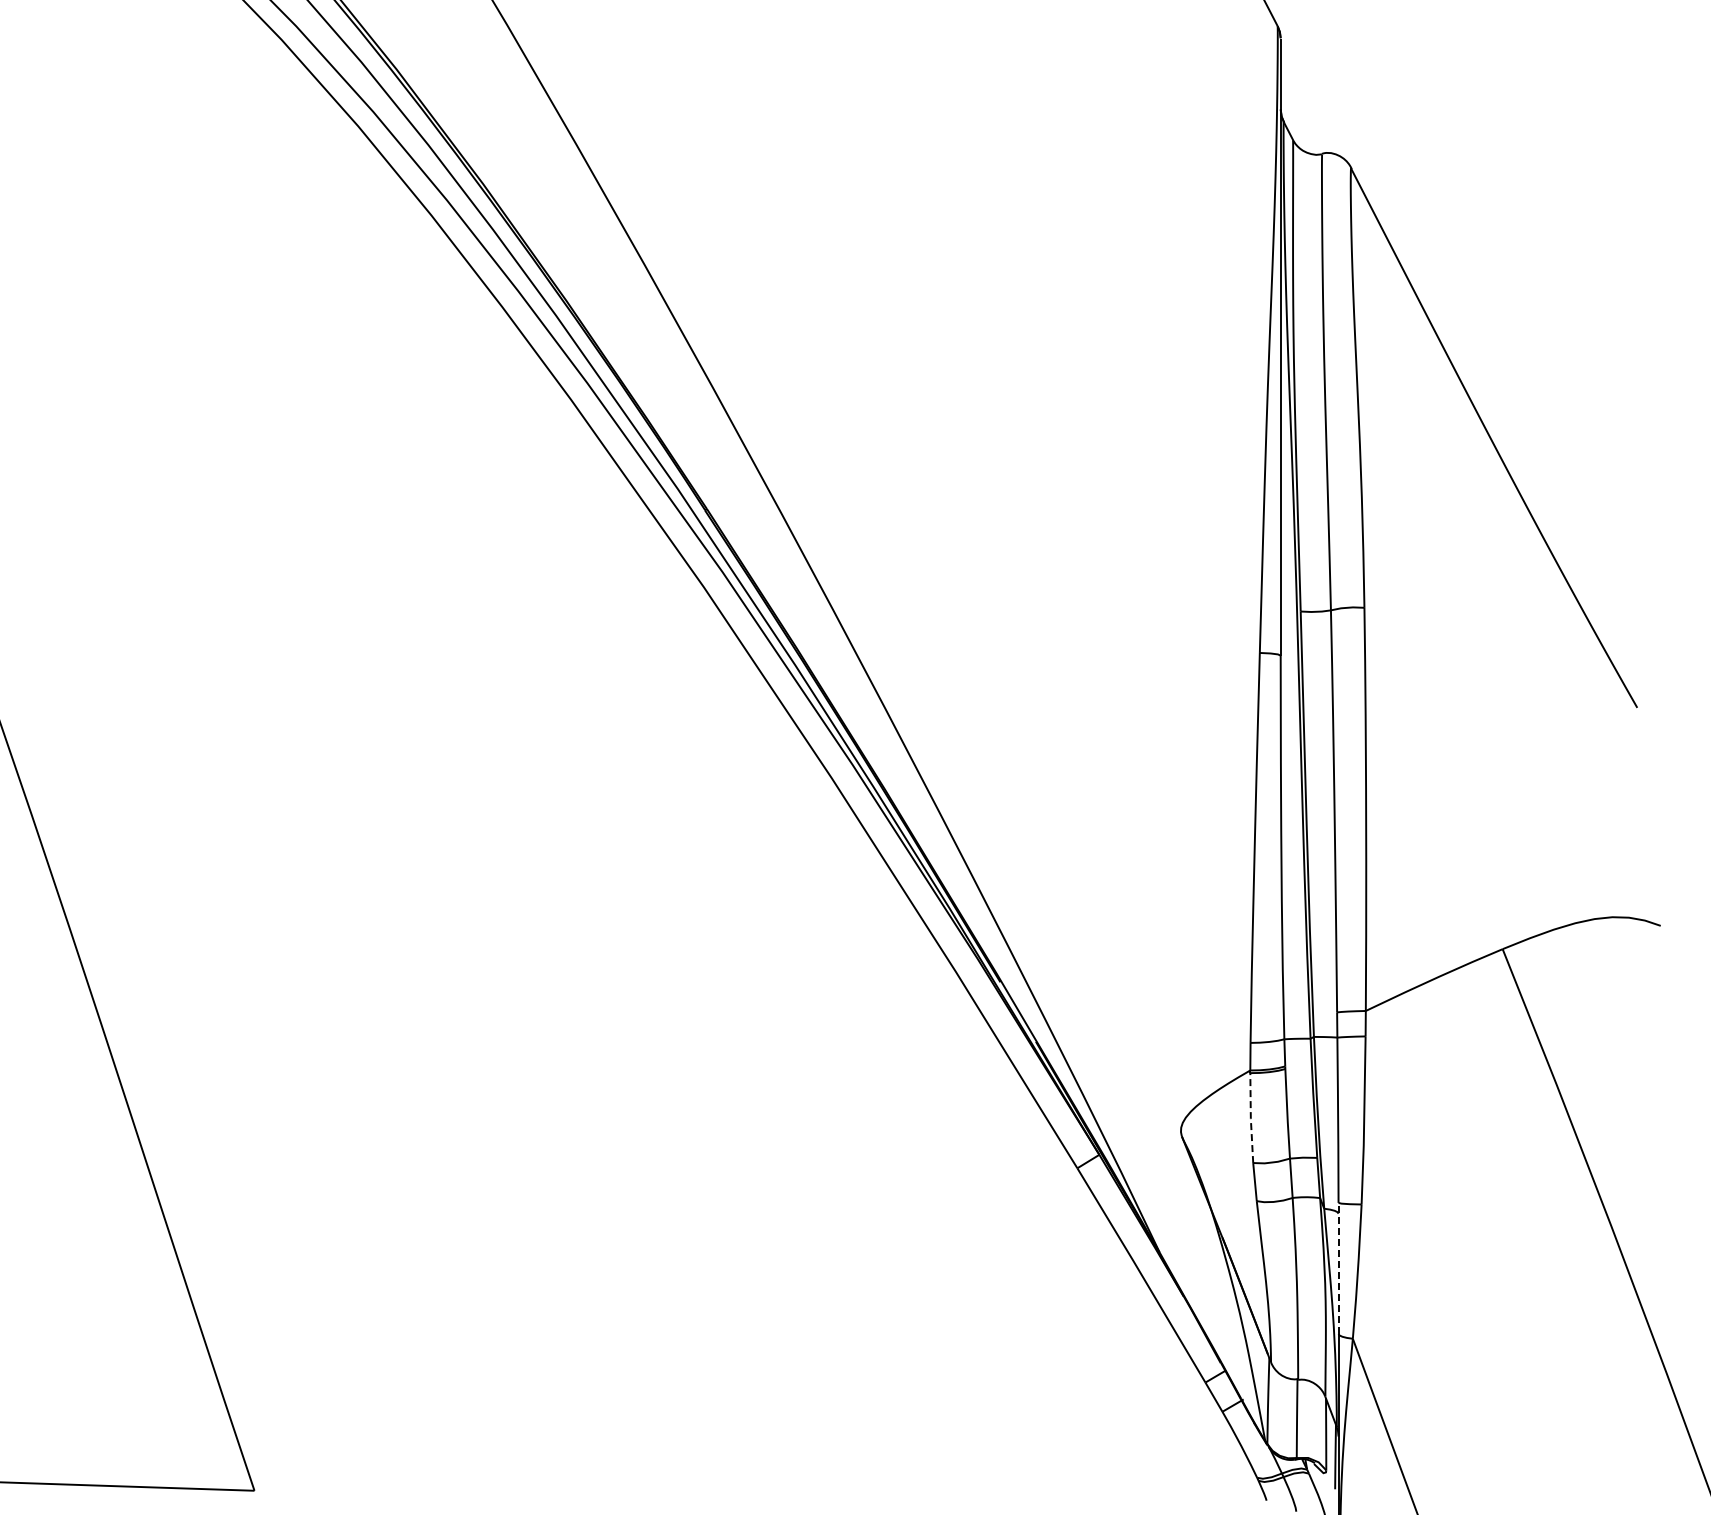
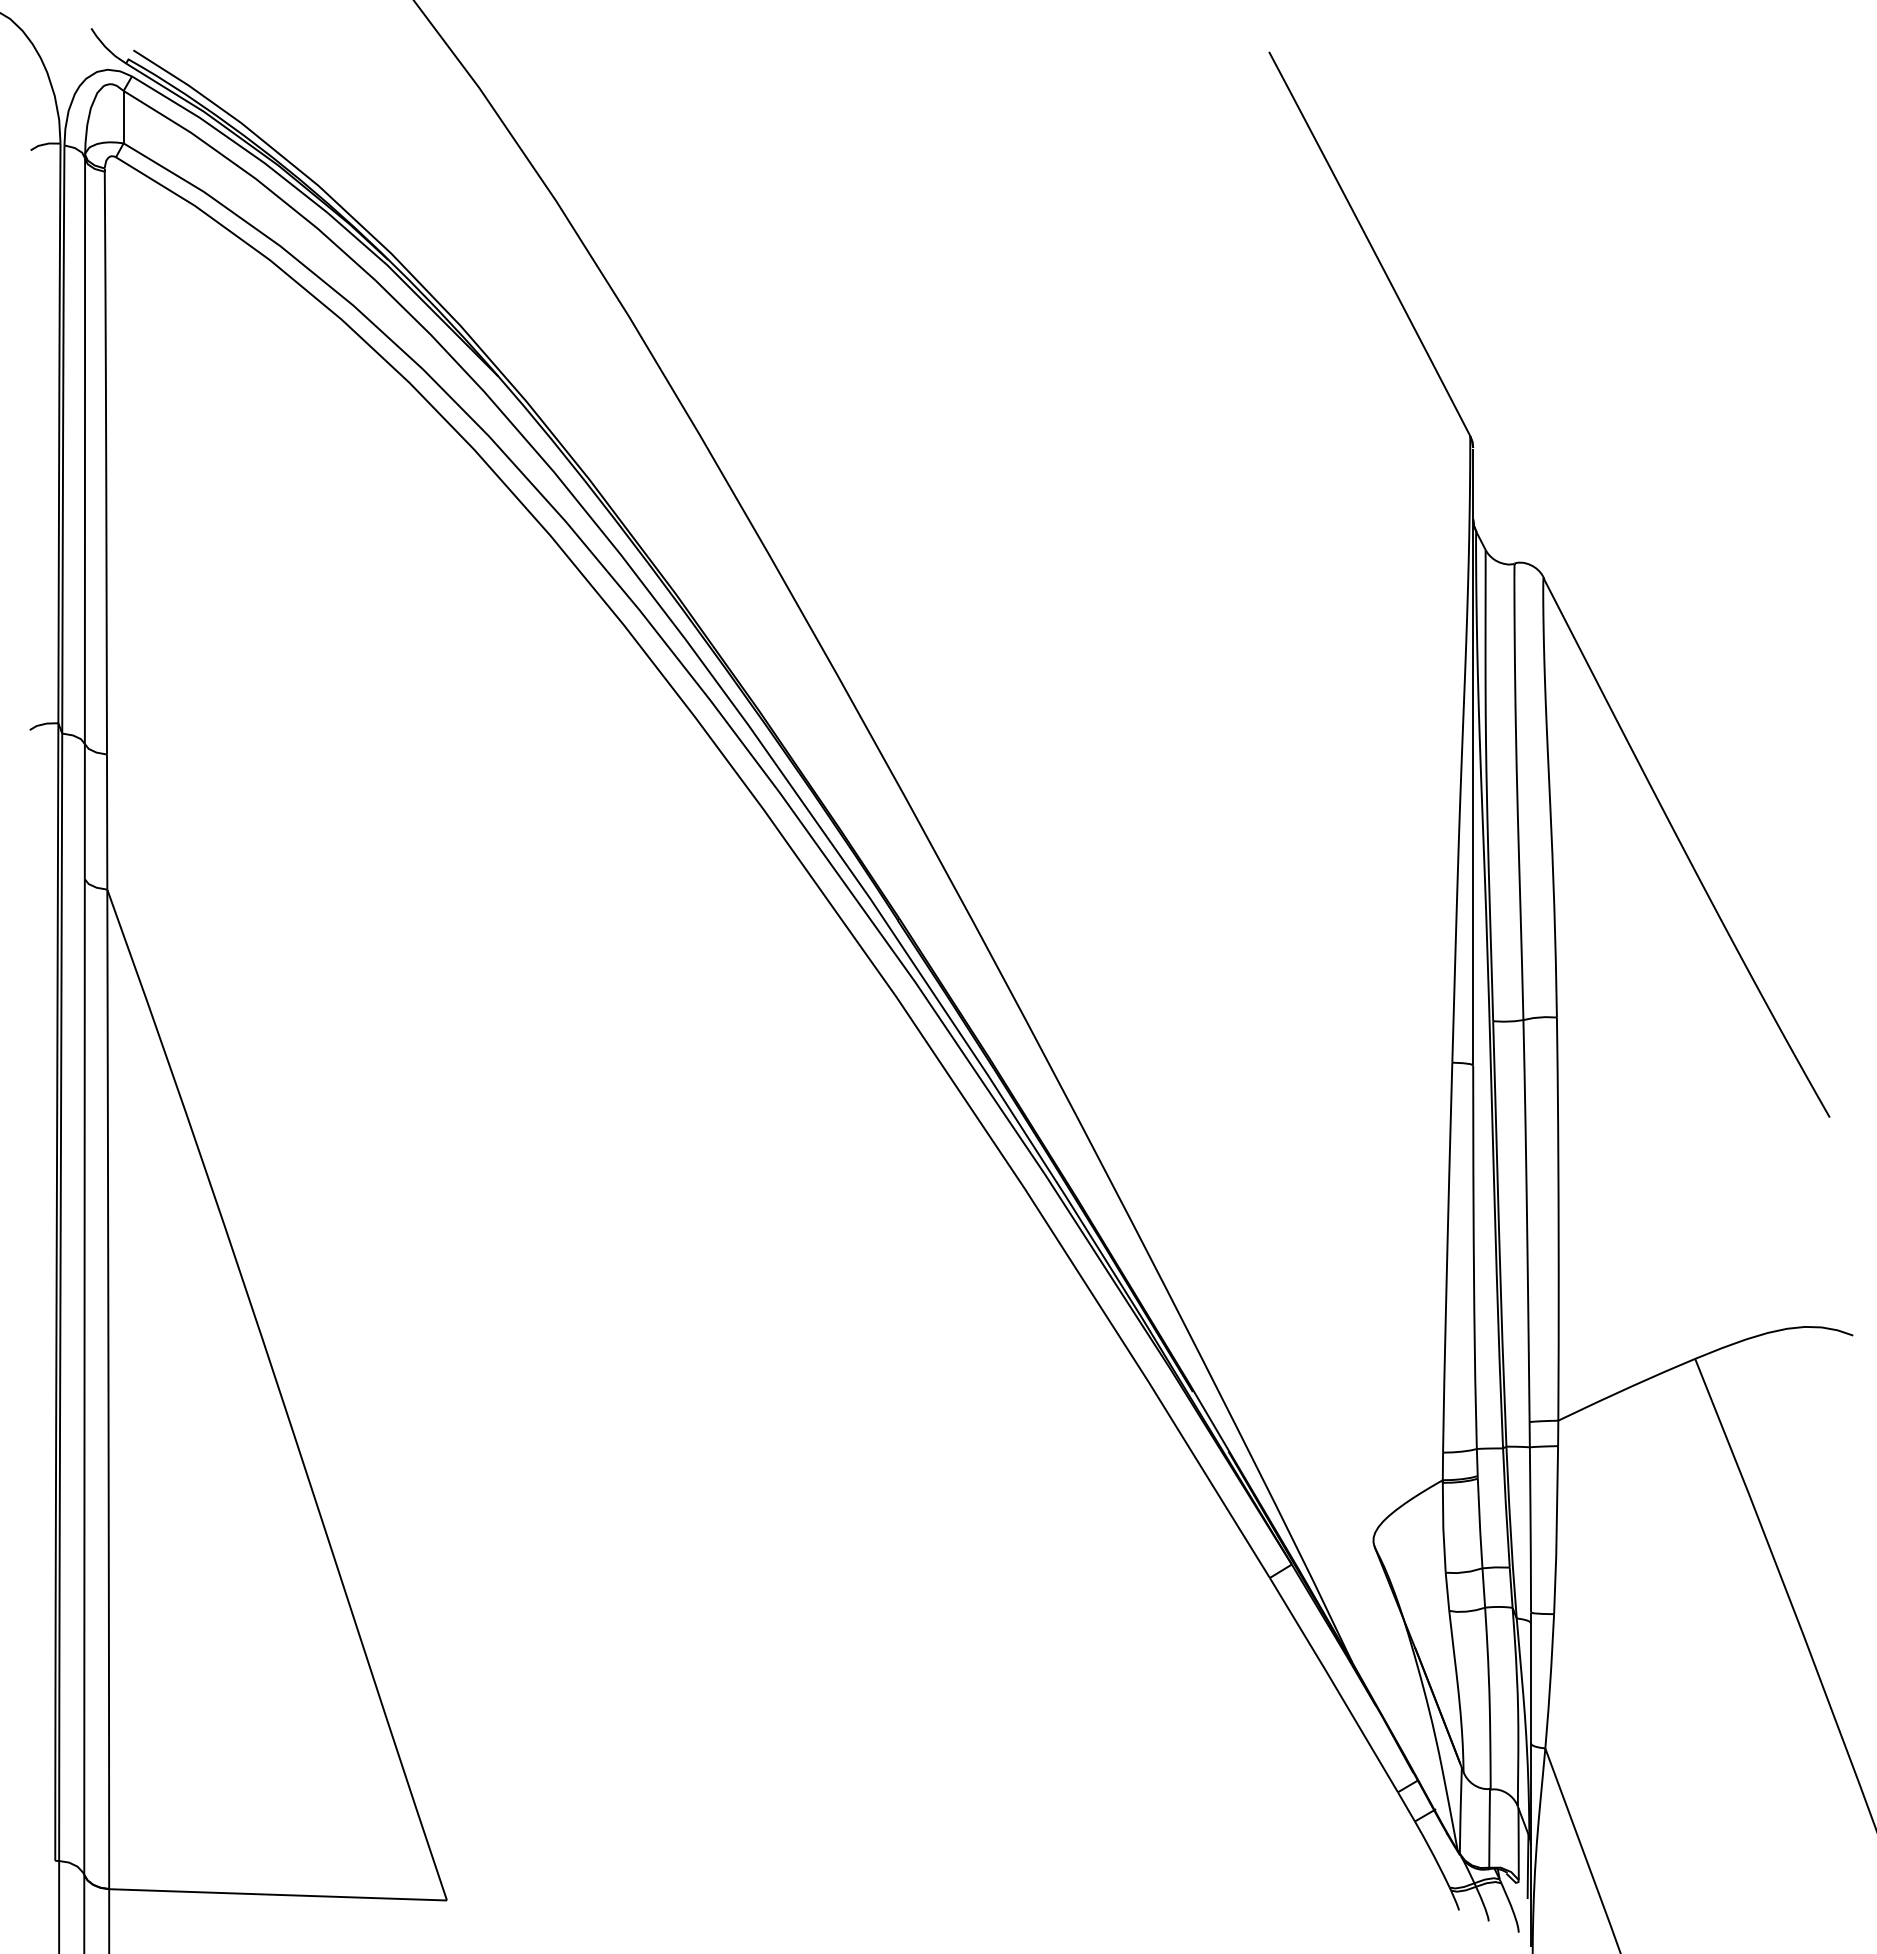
line: (1251, 1117) -> (1443, 1527), dashed -> solid
line: (1339, 1268) -> (1531, 1678), dashed -> solid

